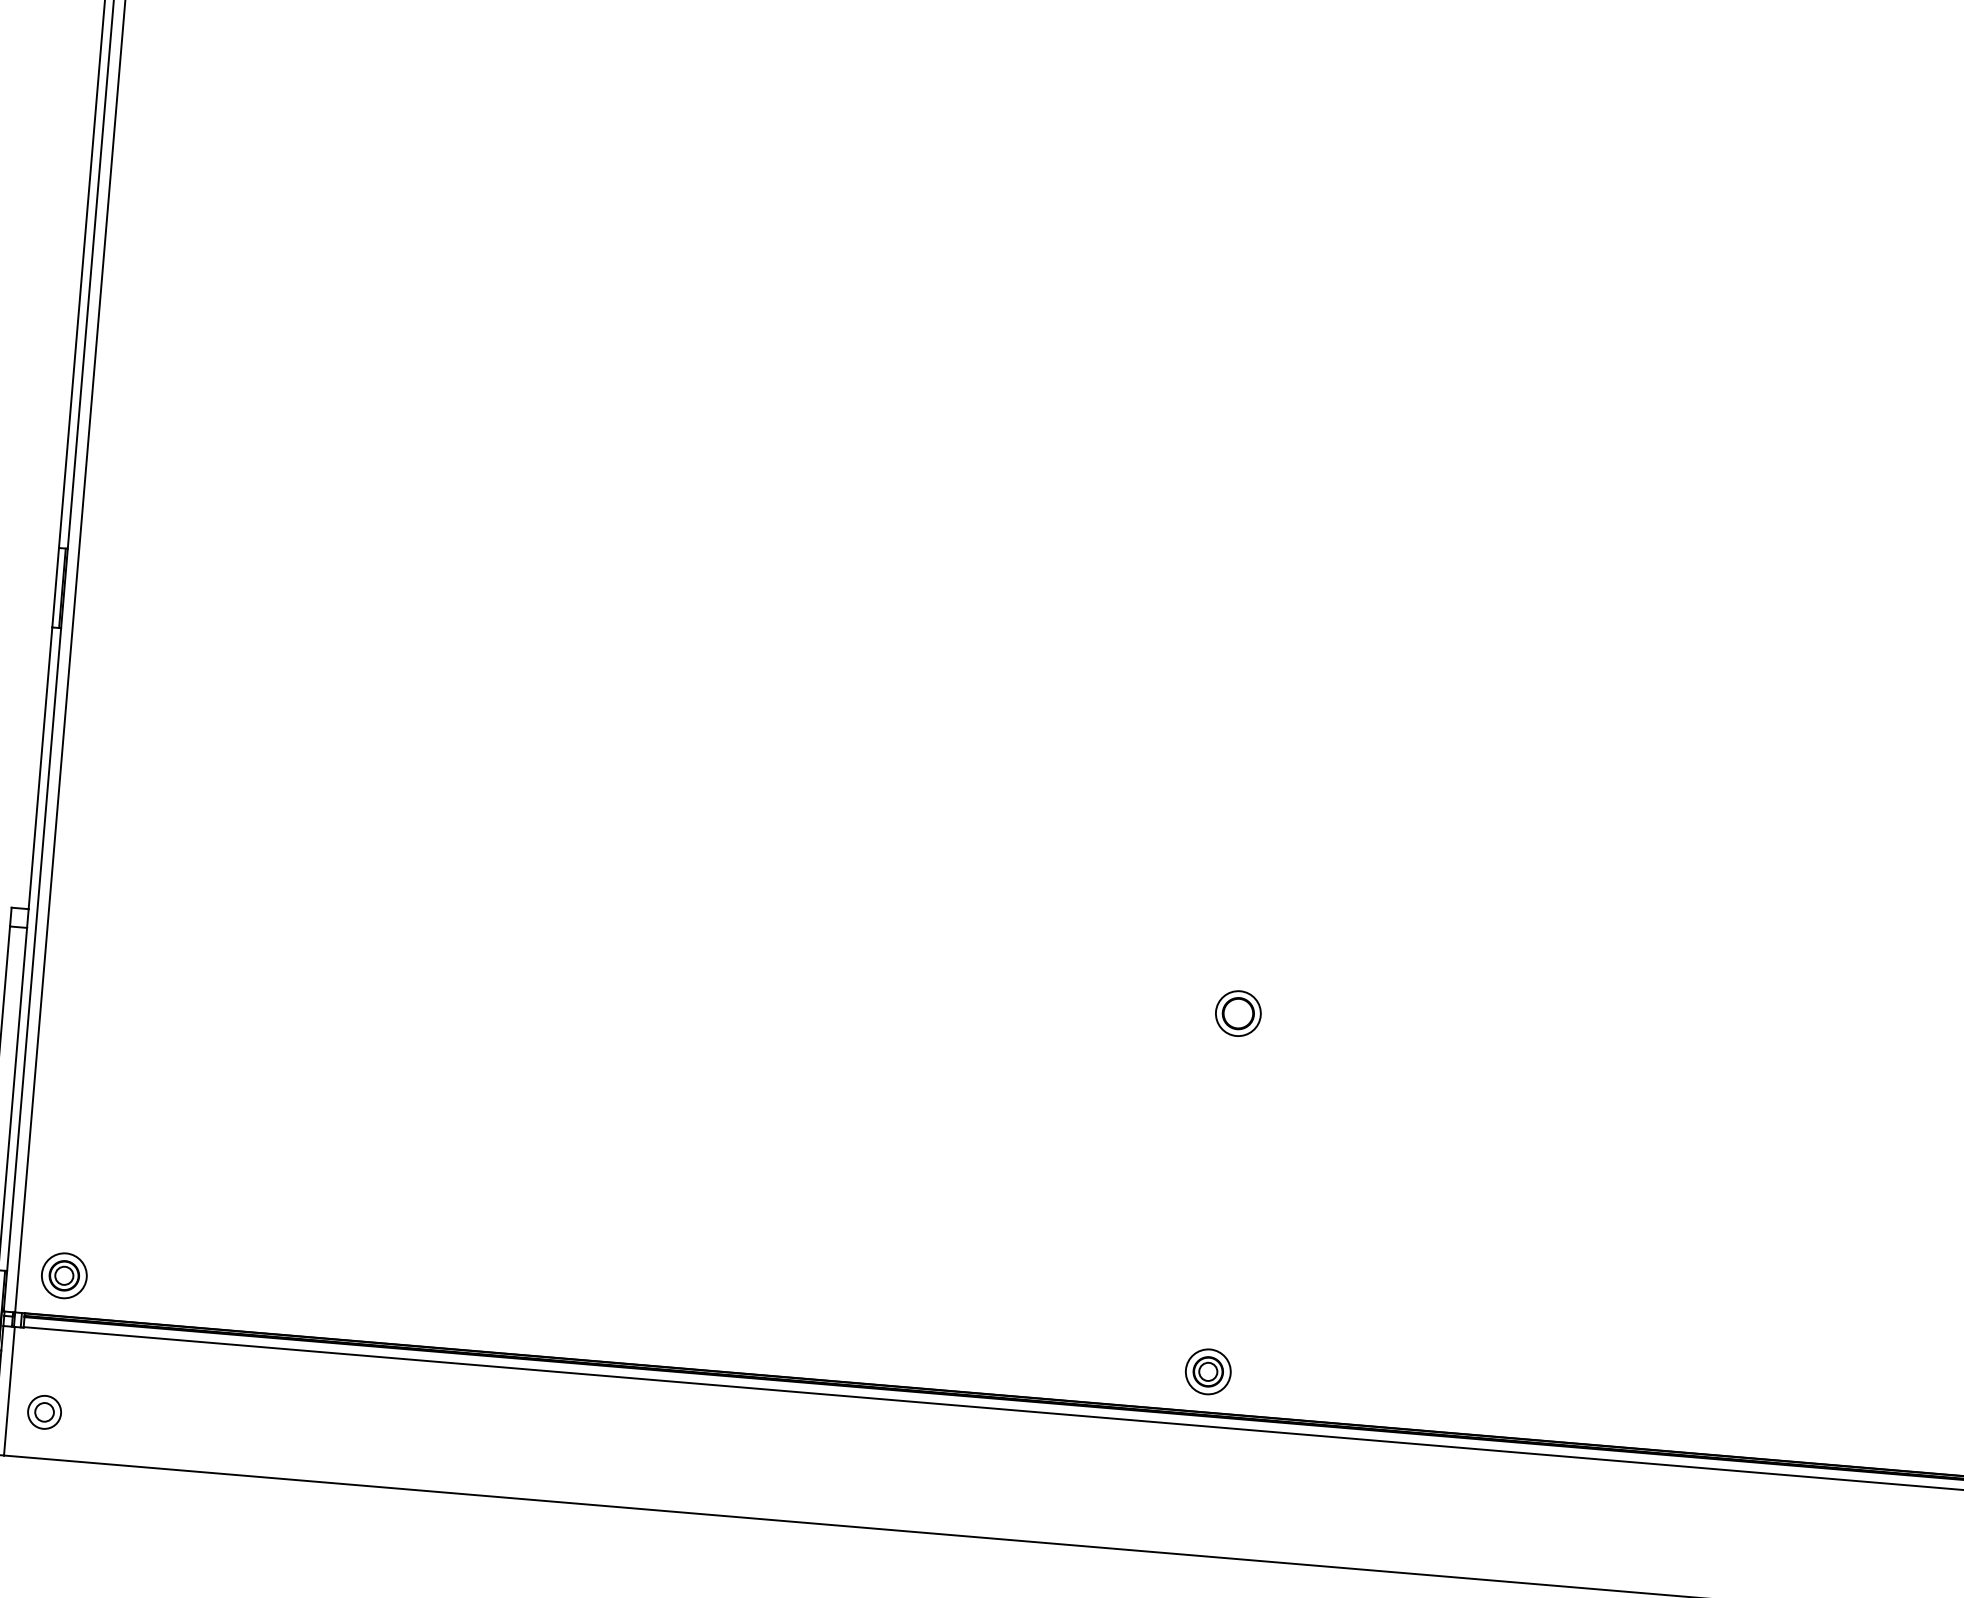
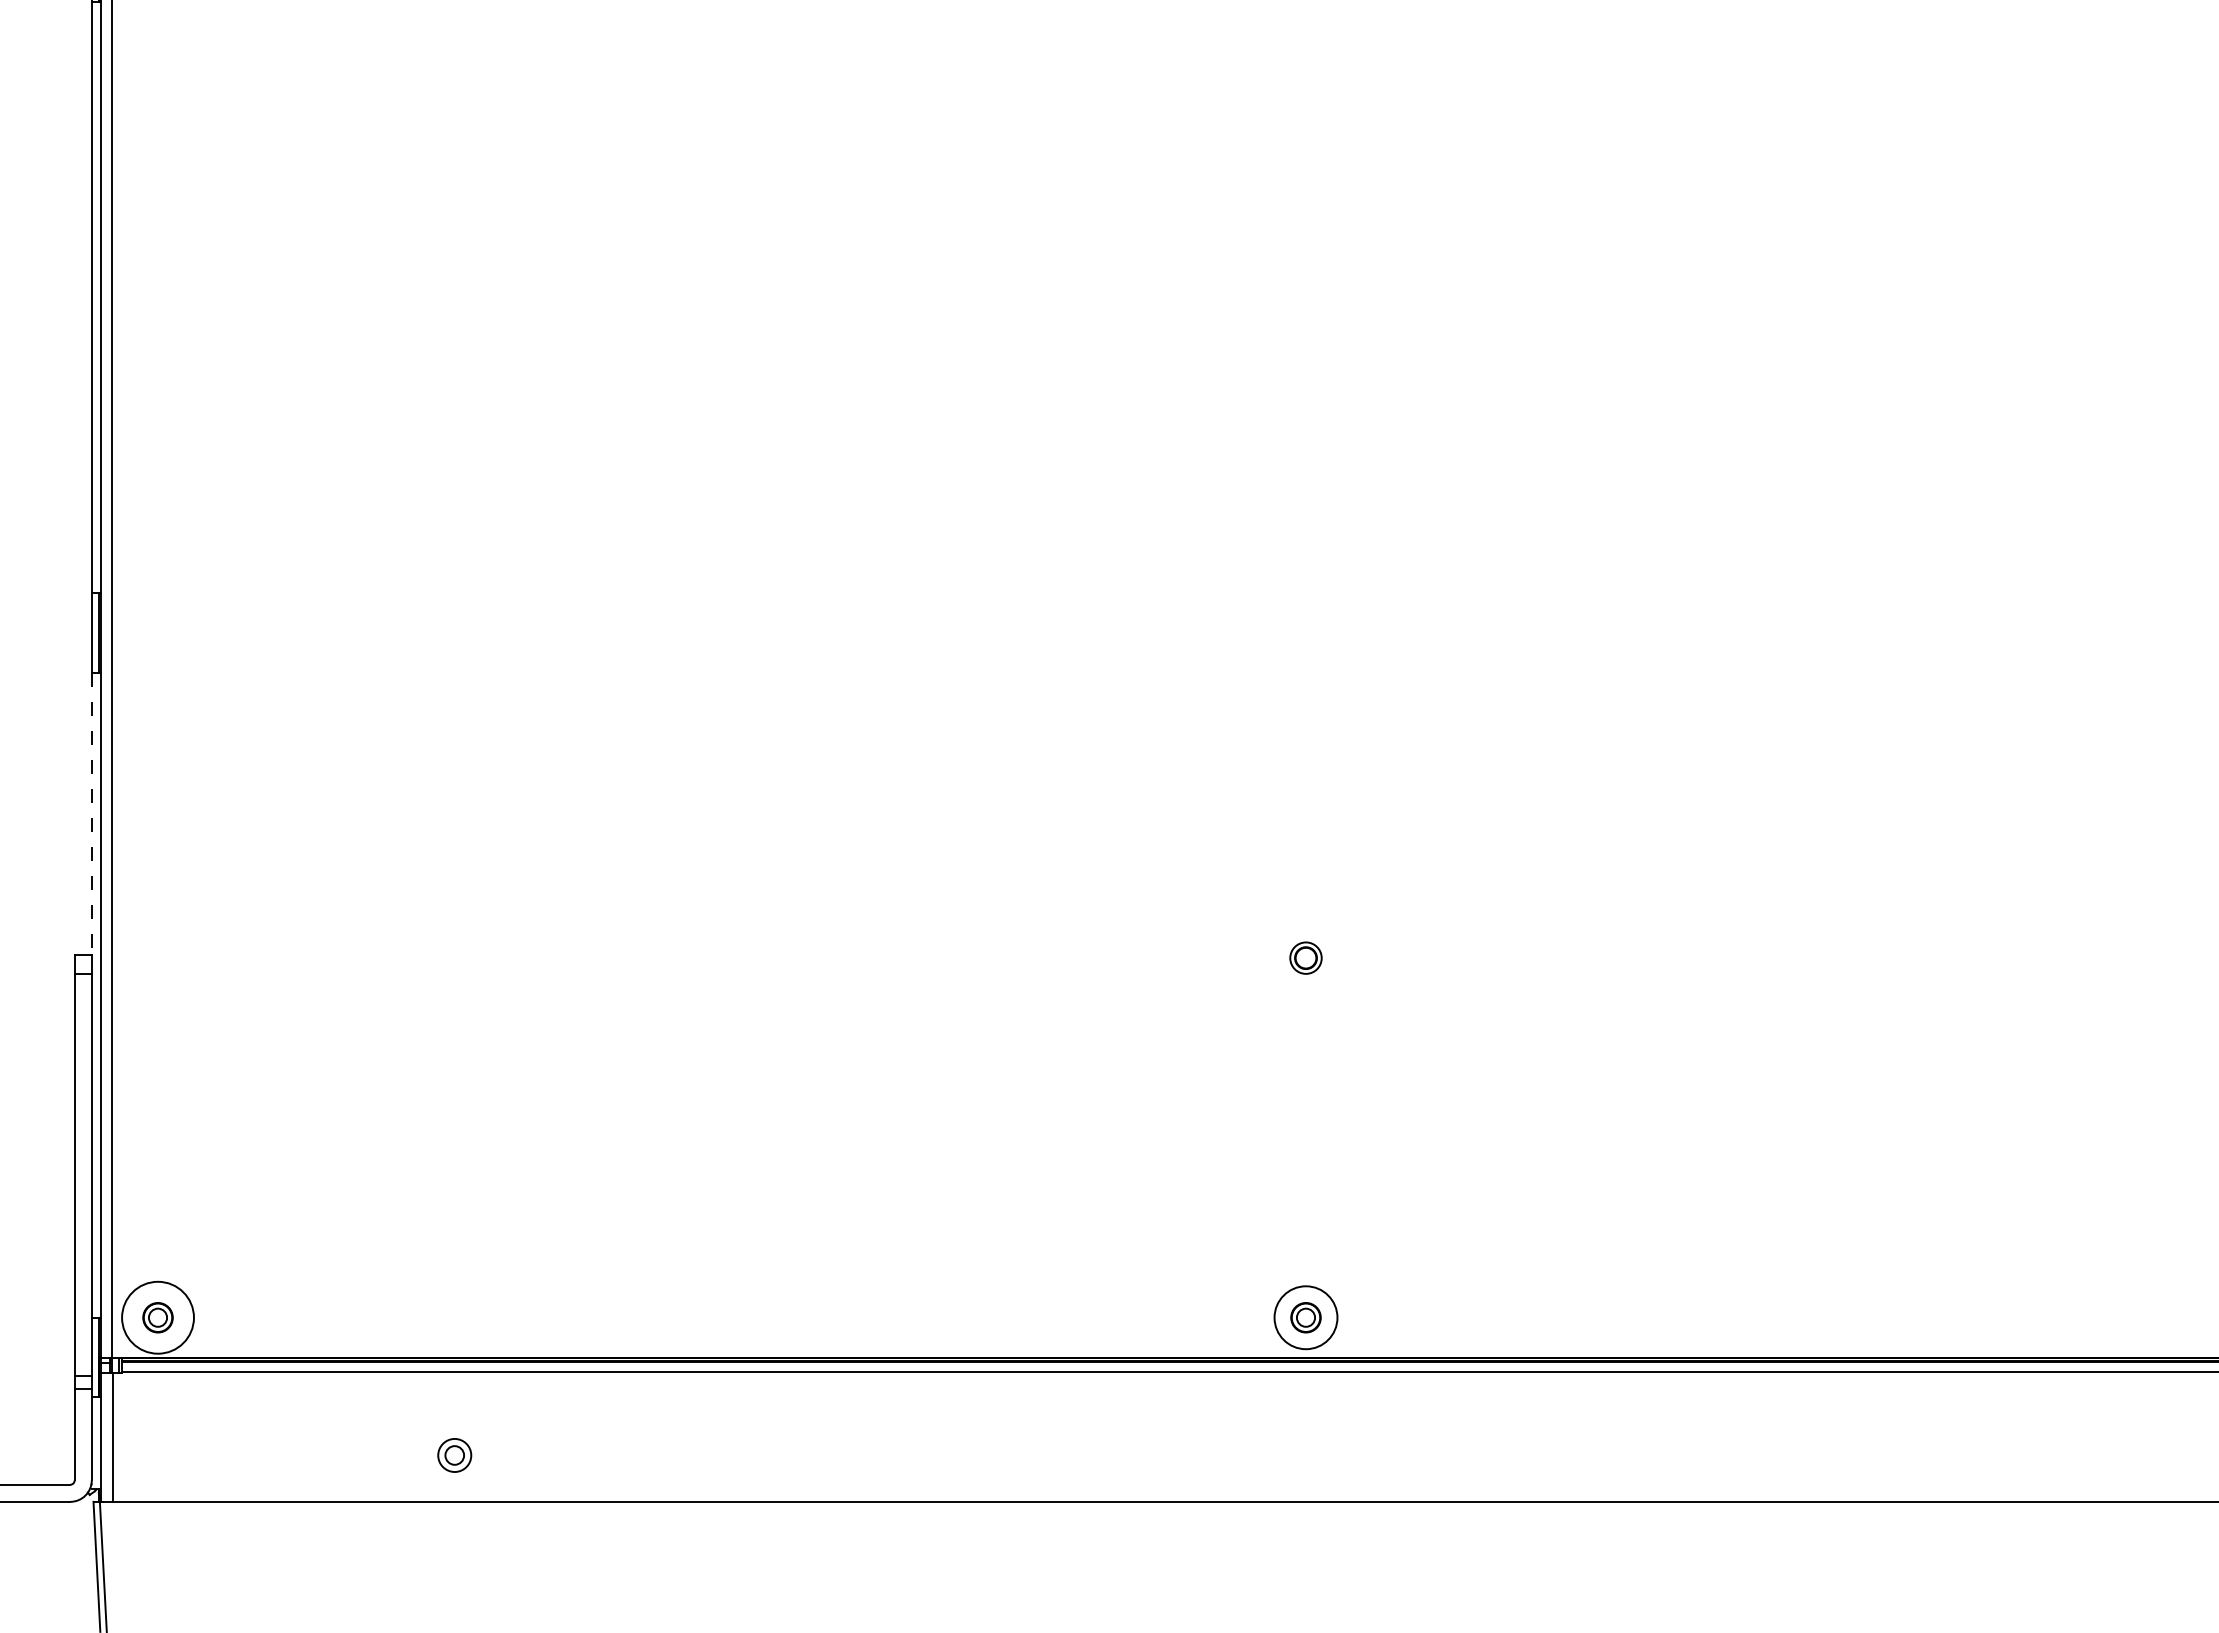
line: (40, 768) -> (91, 814), solid -> dashed
part: (1237, 1012) -> (1305, 957), size x0.7
circle: (63, 1275) -> (157, 1317), size x1.6
circle: (1207, 1371) -> (1305, 1317), size x1.4
part: (44, 1412) -> (454, 1455), moved

